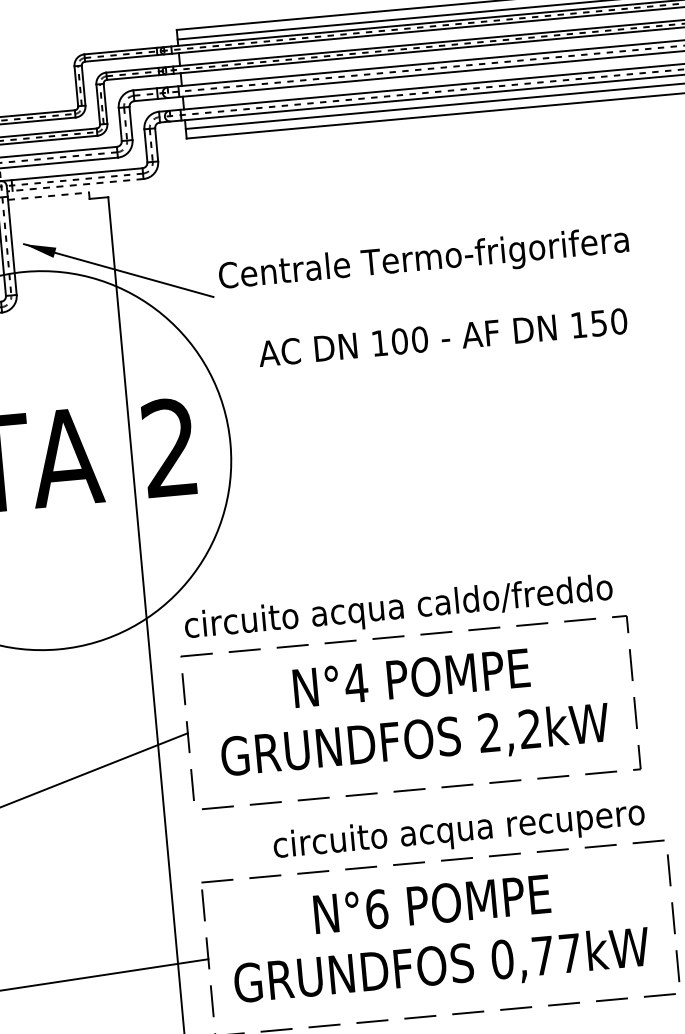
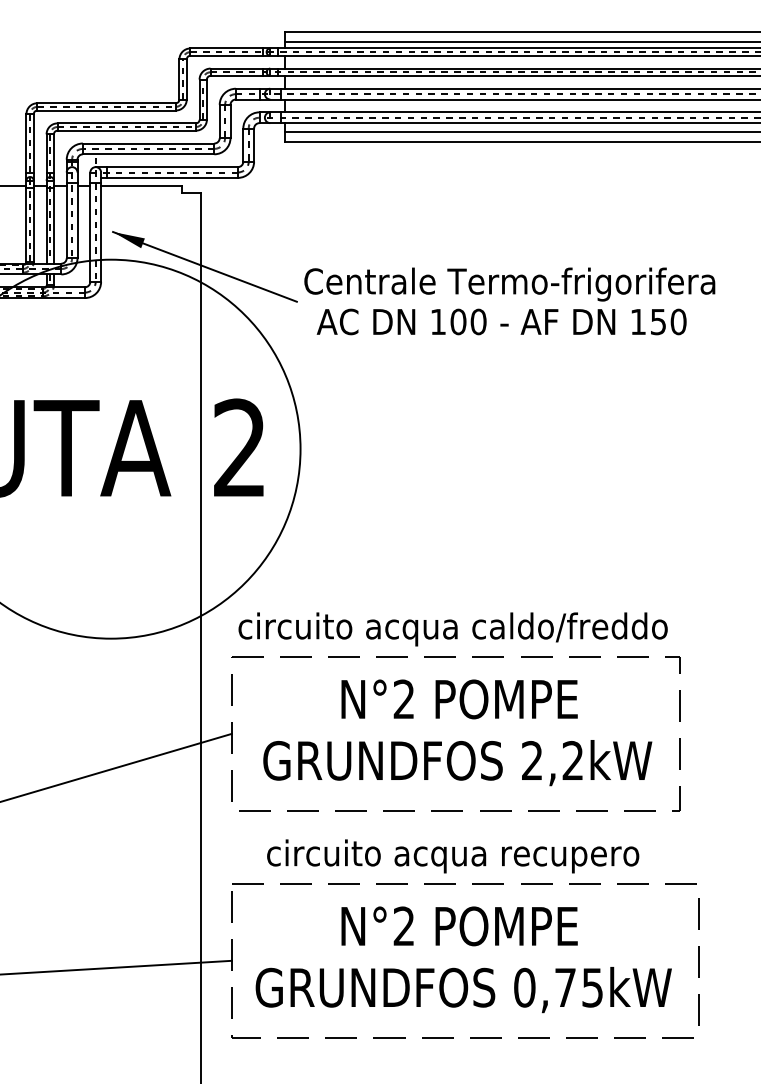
line: (75, 184) -> (169, 177), dashed -> solid
line: (48, 196) -> (141, 186), dashed -> solid
text: (442, 337) -> (501, 321), moved
text: (355, 682) -> (403, 698), N°4 -> N°2
text: (459, 831) -> (453, 856), moved
text: (377, 909) -> (404, 926), N°6 -> N°2
text: (570, 953) -> (592, 987), 0,77kW -> 0,75kW

